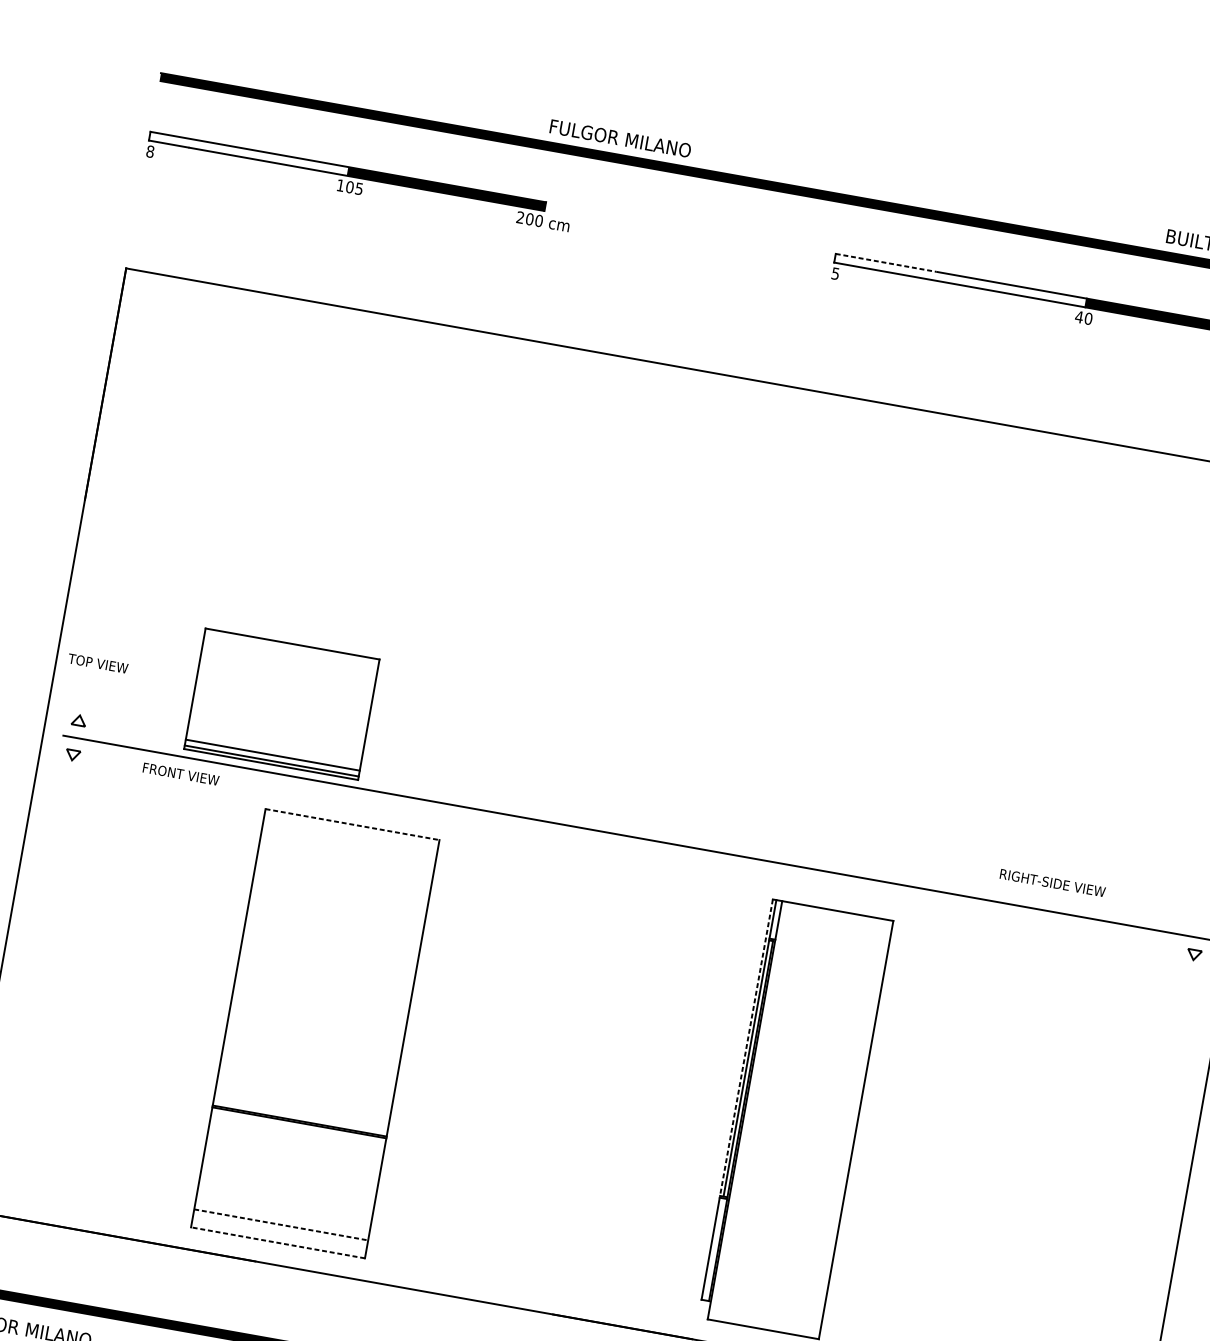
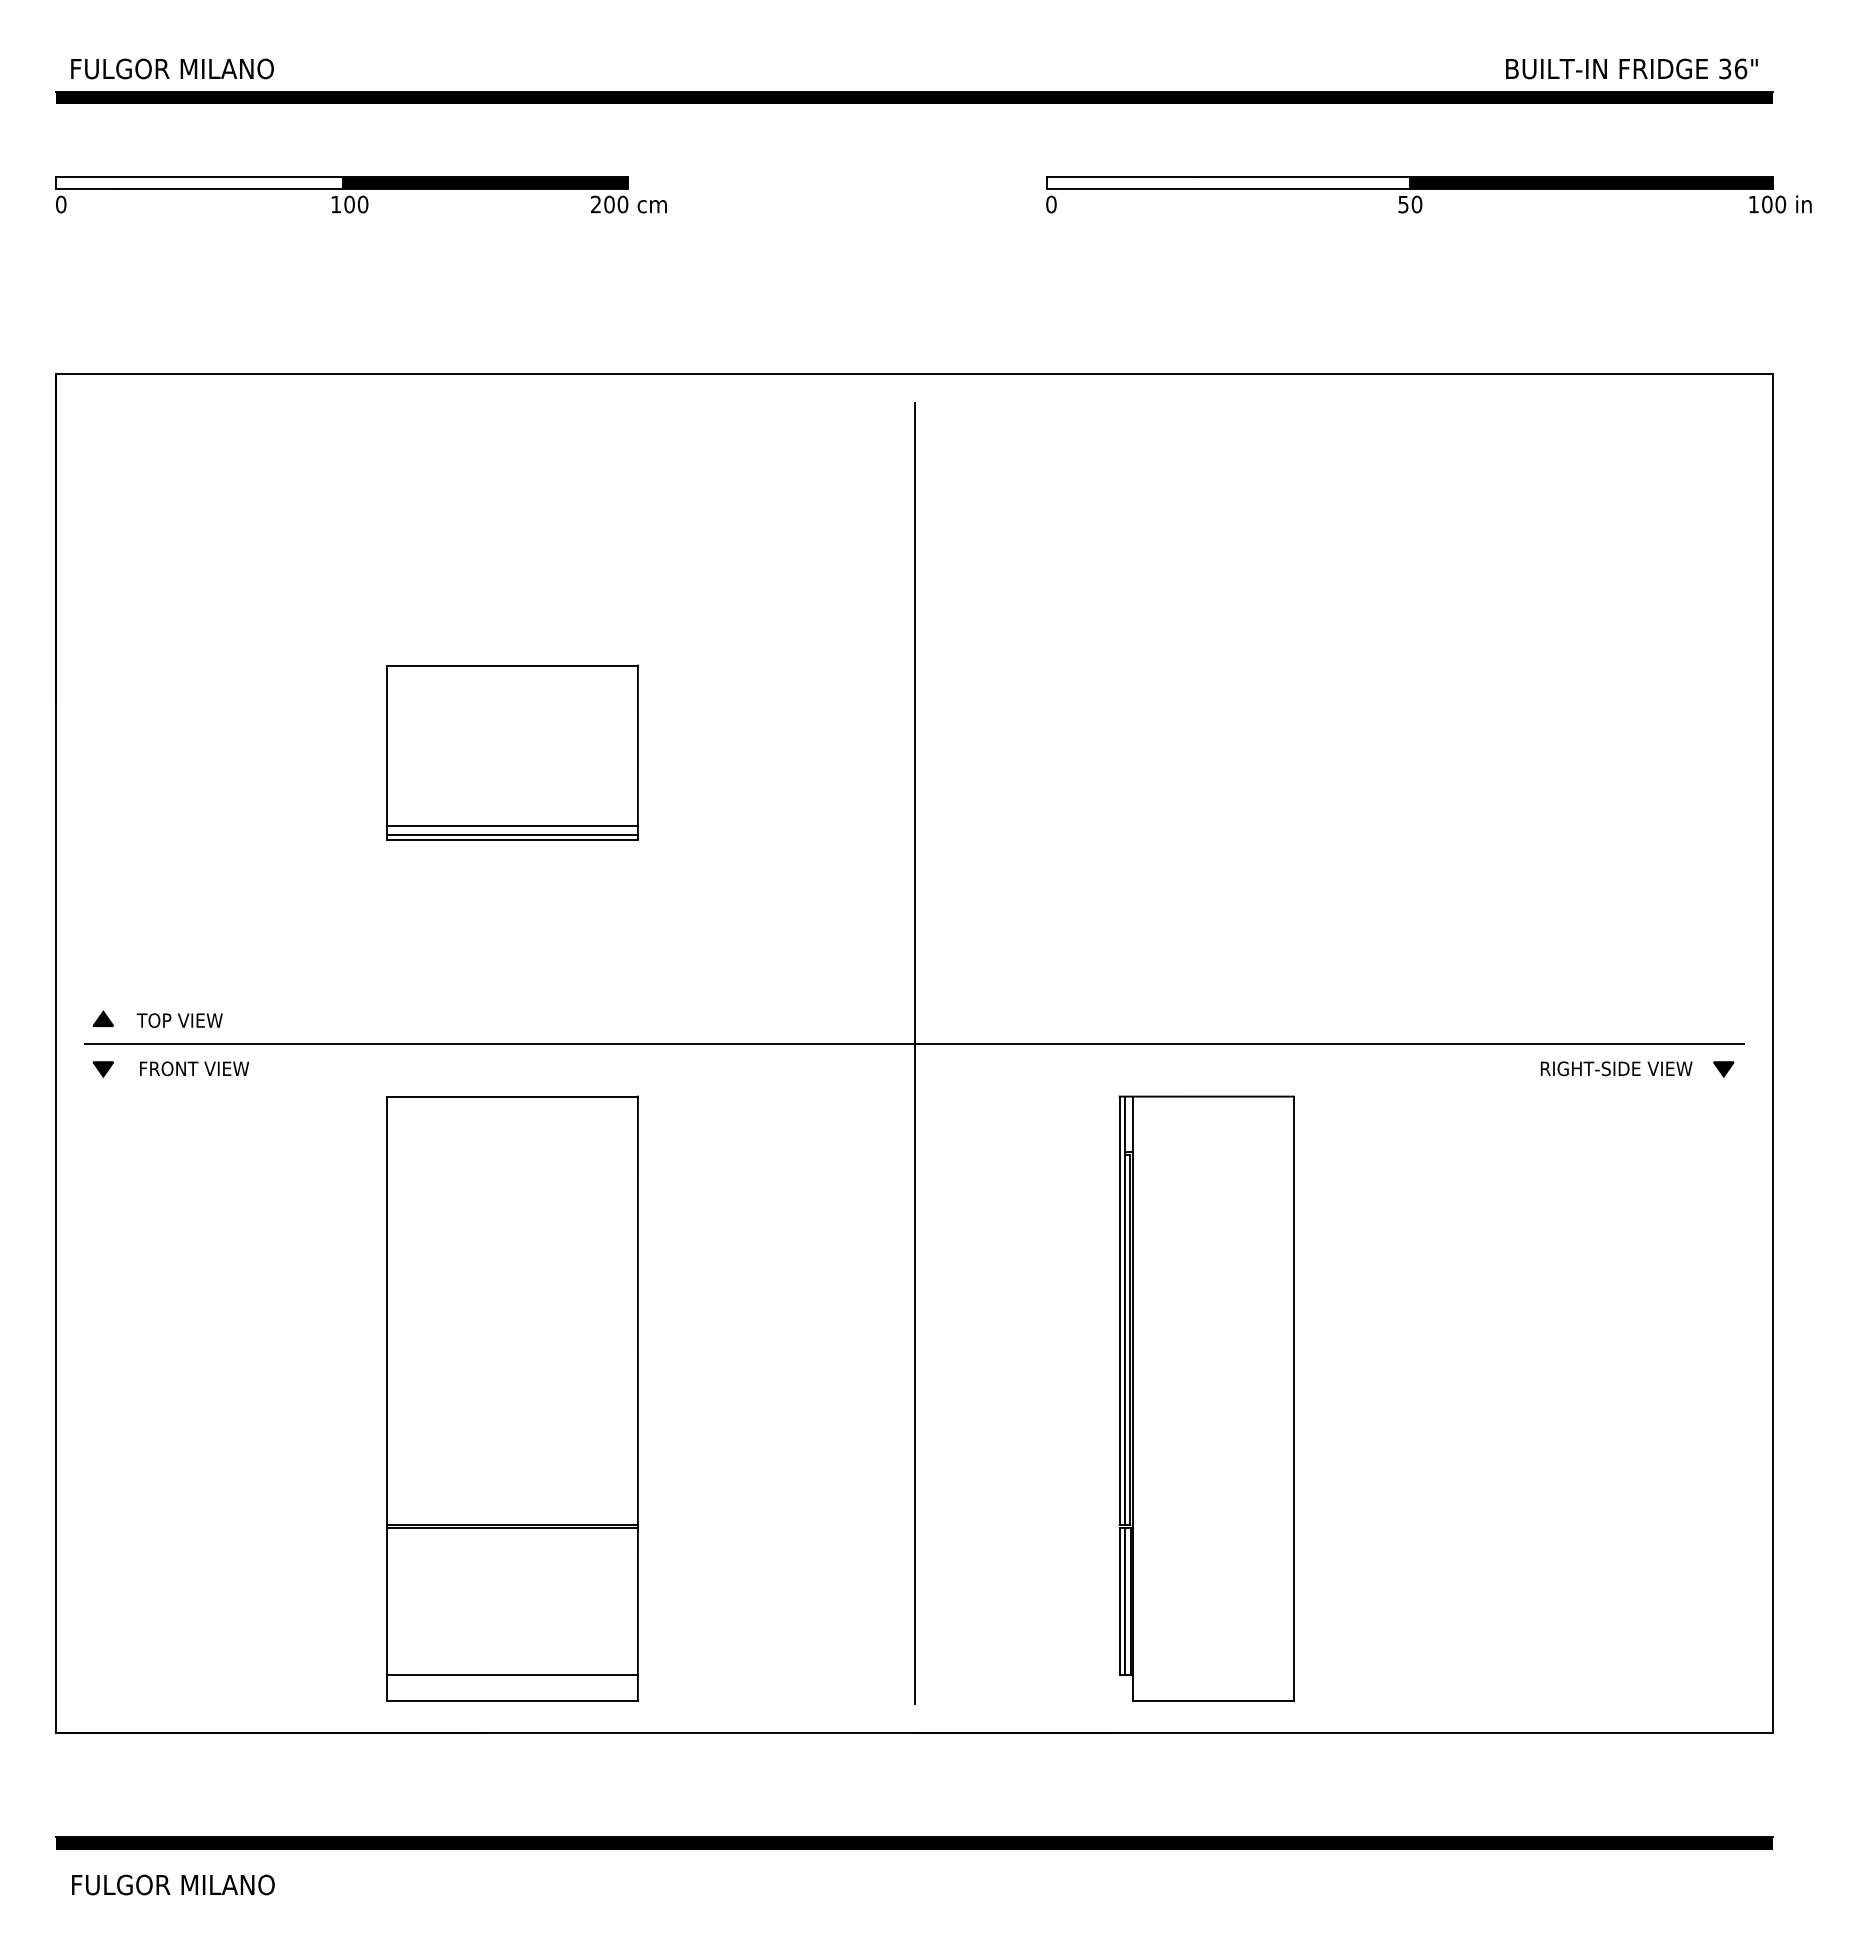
text: (620, 138) -> (172, 68), moved
text: (150, 151) -> (61, 204), 8 -> 0
text: (358, 188) -> (362, 204), 105 -> 100
line: (886, 262) -> (1119, 176), dashed -> solid
text: (835, 273) -> (1051, 204), 5 -> 0
text: (1079, 317) -> (1403, 204), 40 -> 50
text: (97, 663) -> (179, 1020), moved
part: (282, 704) -> (512, 752), moved
fill: (79, 720) -> (103, 1018), added
fill: (73, 755) -> (103, 1069), added
text: (181, 774) -> (194, 1068), moved
line: (352, 824) -> (512, 1096), dashed -> solid
line: (636, 844) -> (915, 1053), added
text: (1052, 882) -> (1616, 1068), moved
fill: (1194, 955) -> (1723, 1069), added
line: (746, 1048) -> (1119, 1311), dashed -> solid
line: (281, 1225) -> (512, 1675), dashed -> solid
line: (278, 1243) -> (512, 1701), dashed -> solid
line: (713, 1249) -> (1124, 1601), added

